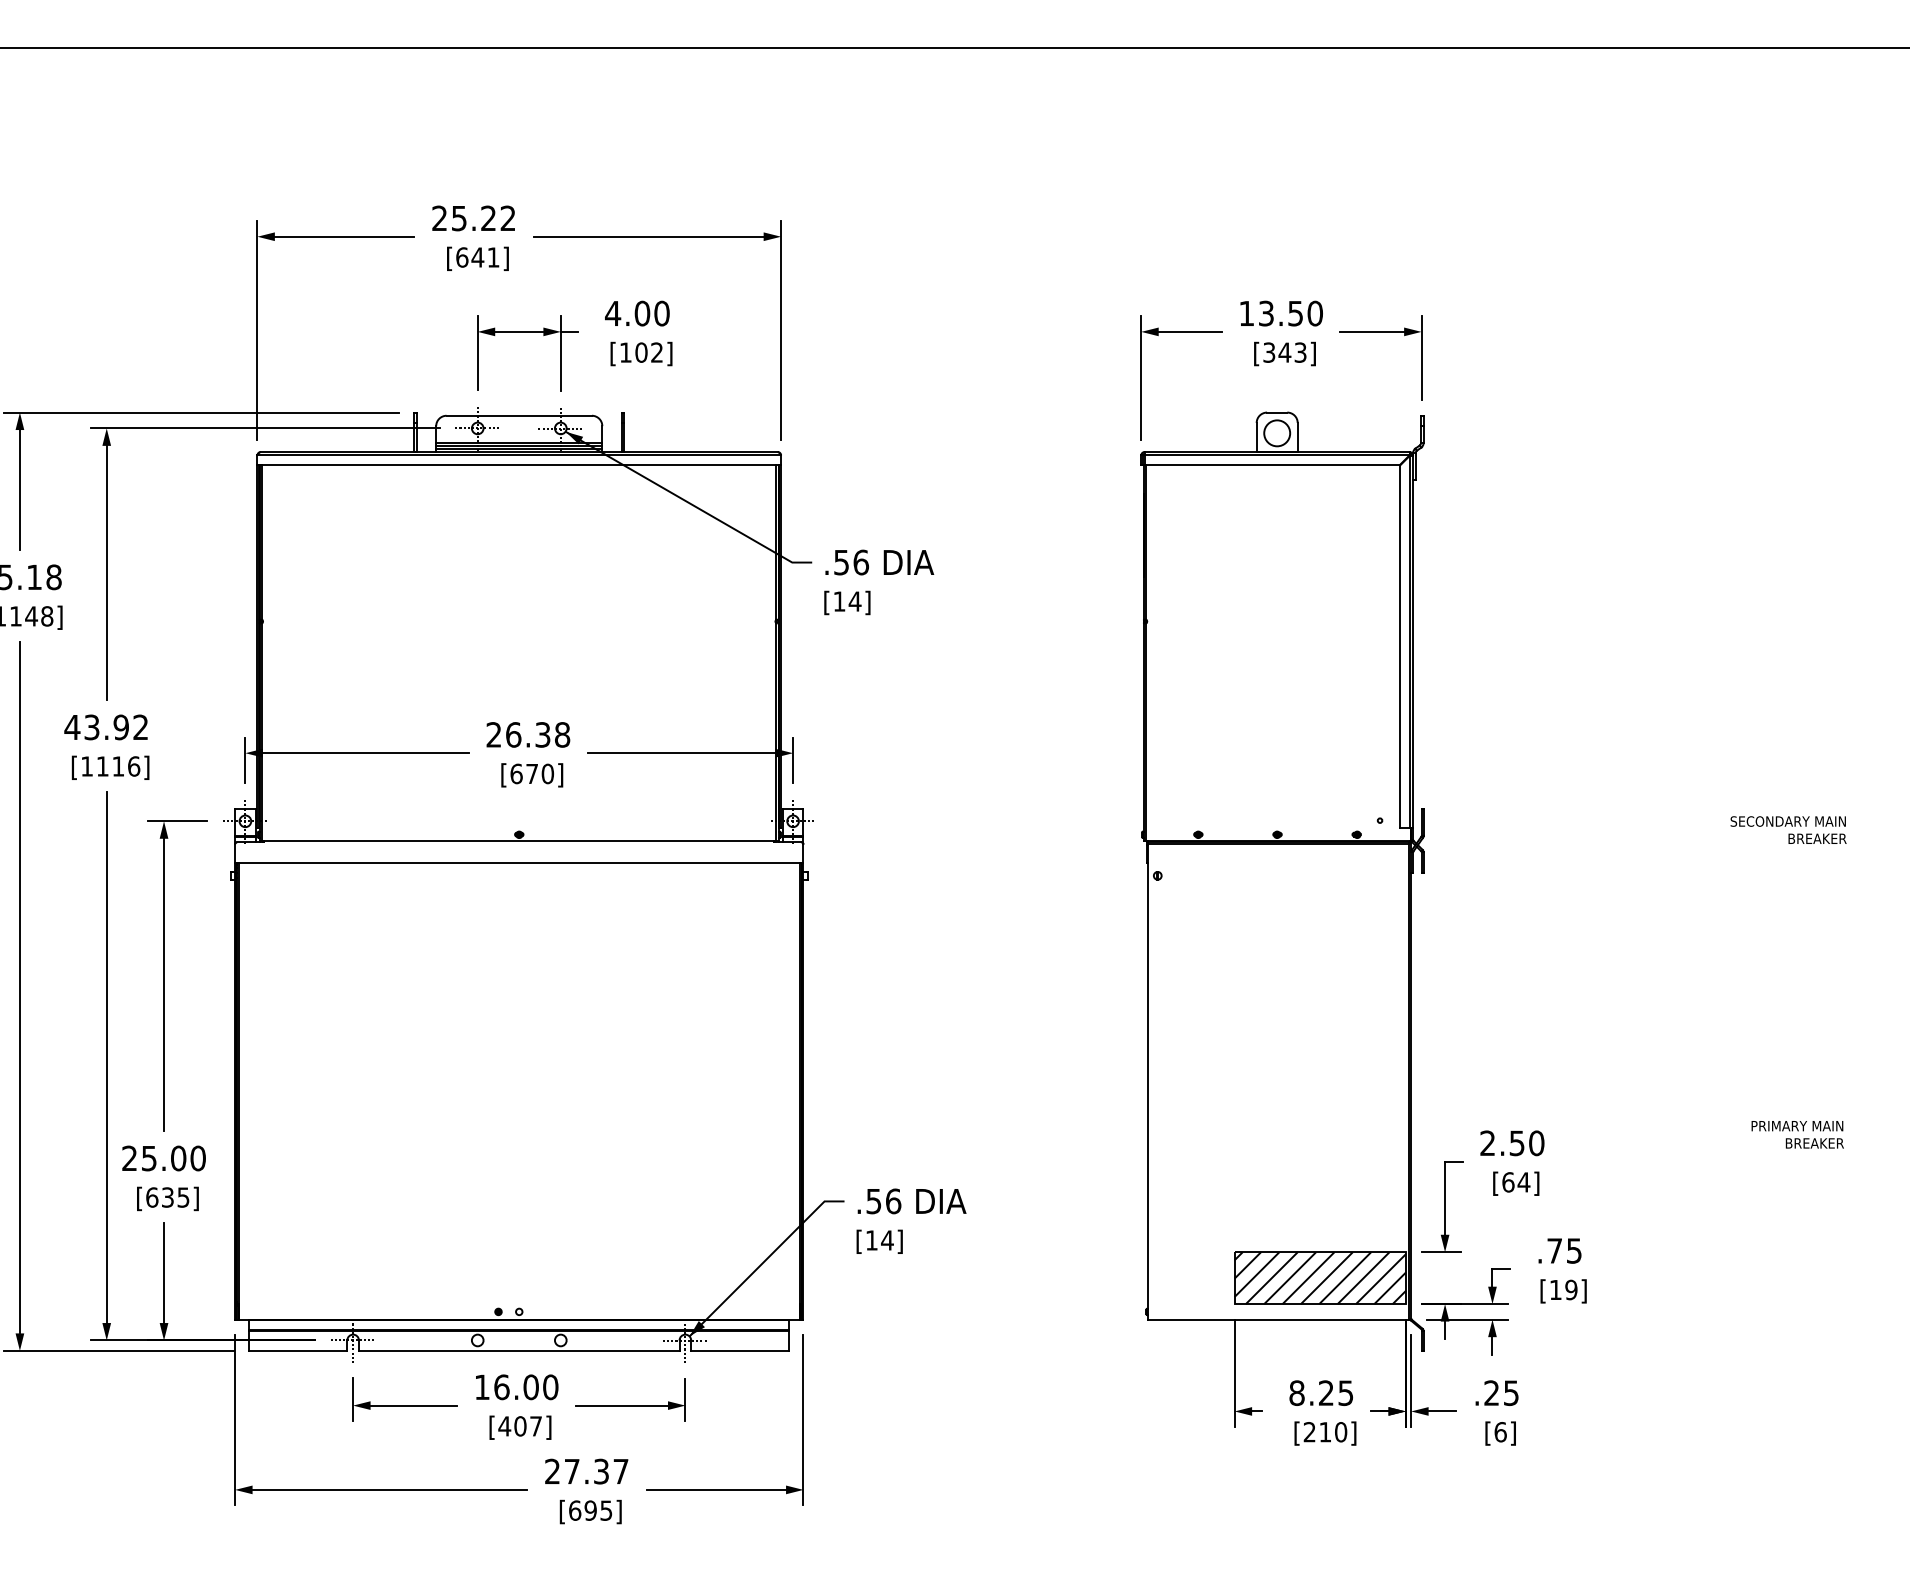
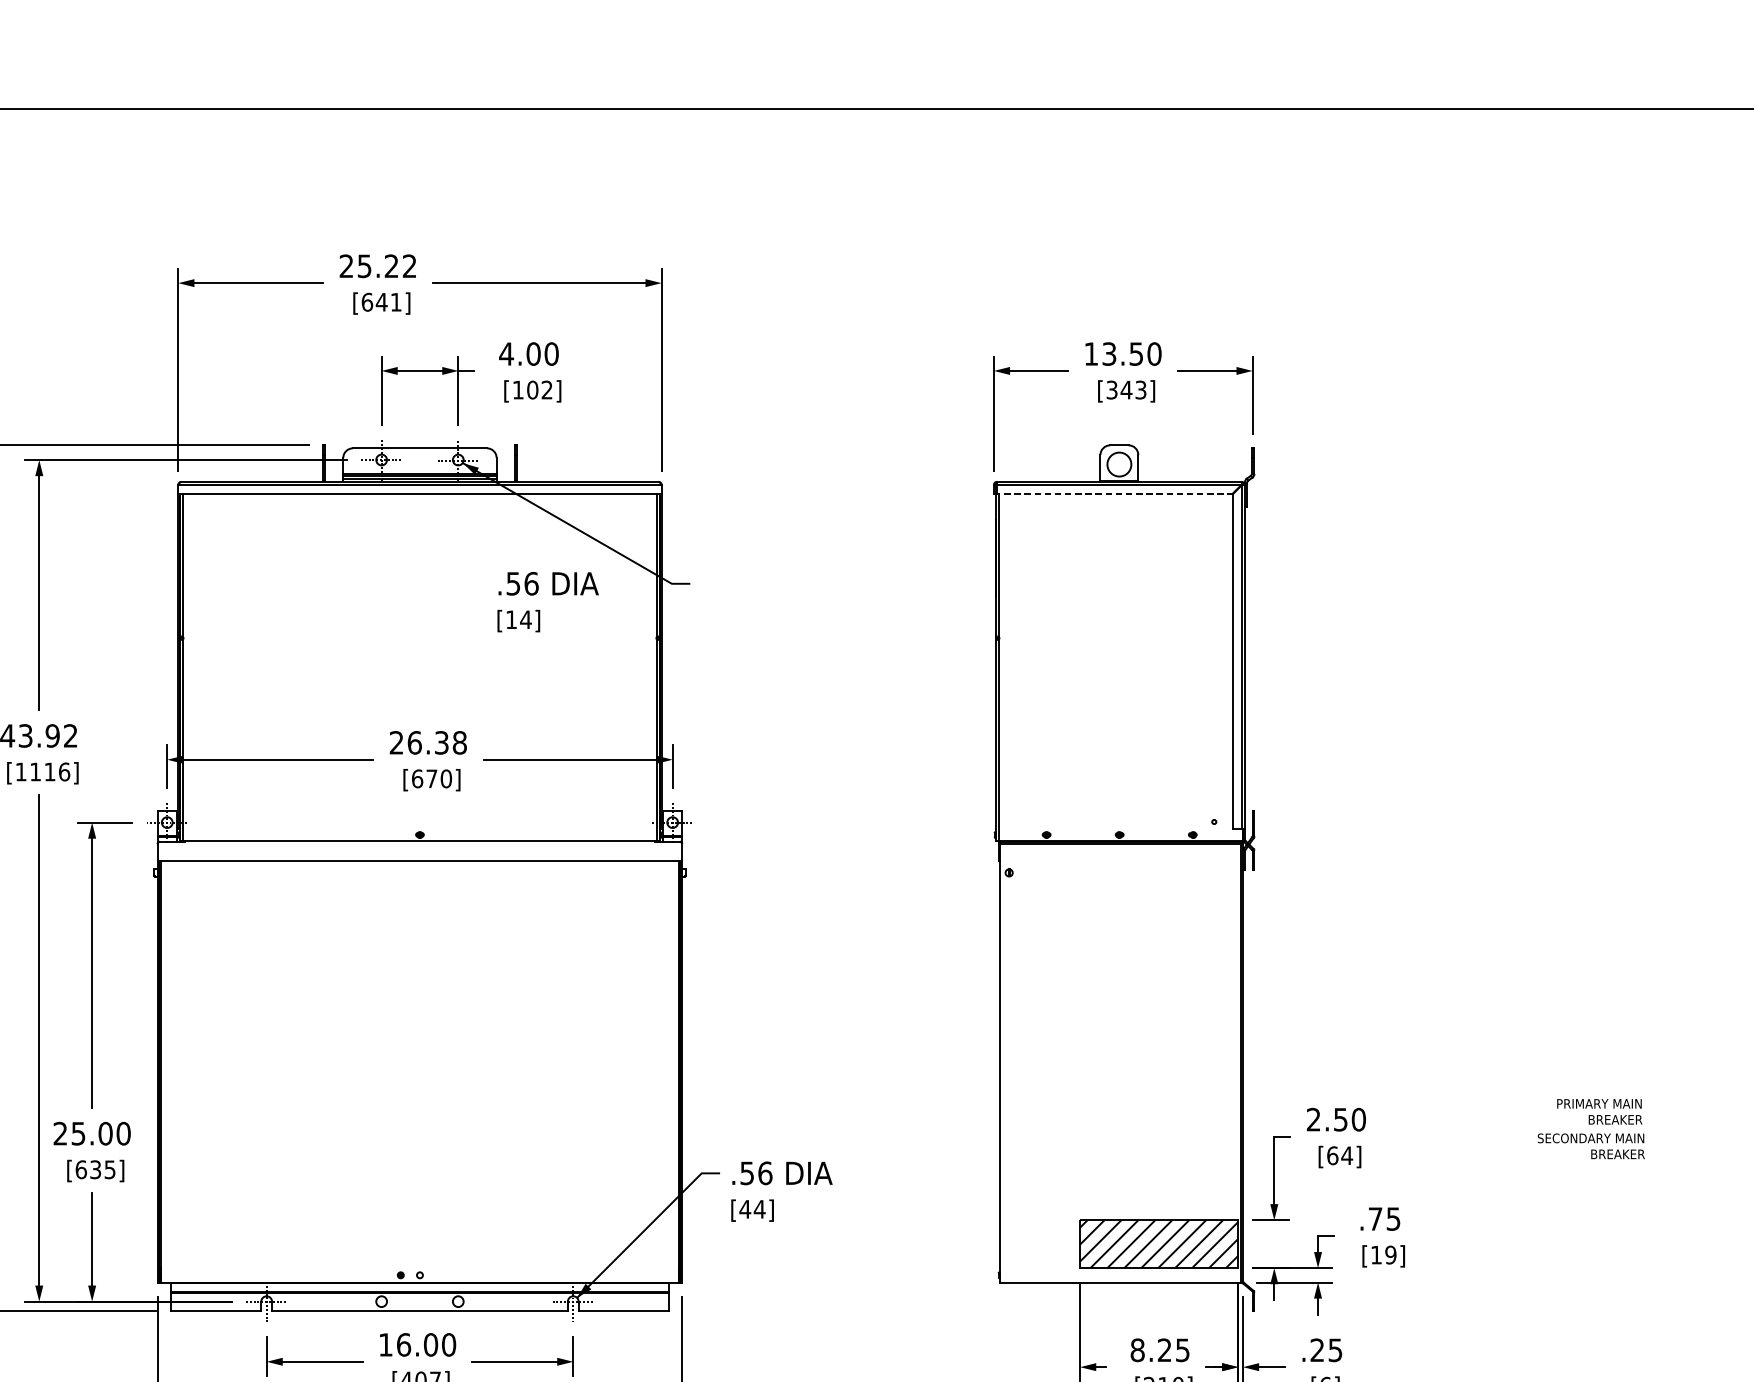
line: (1271, 465) -> (1114, 494), solid -> dashed
text: (879, 582) -> (548, 602), moved
text: (1788, 829) -> (1591, 1145), moved
text: (871, 1240) -> (745, 1209), [14] -> [44]

